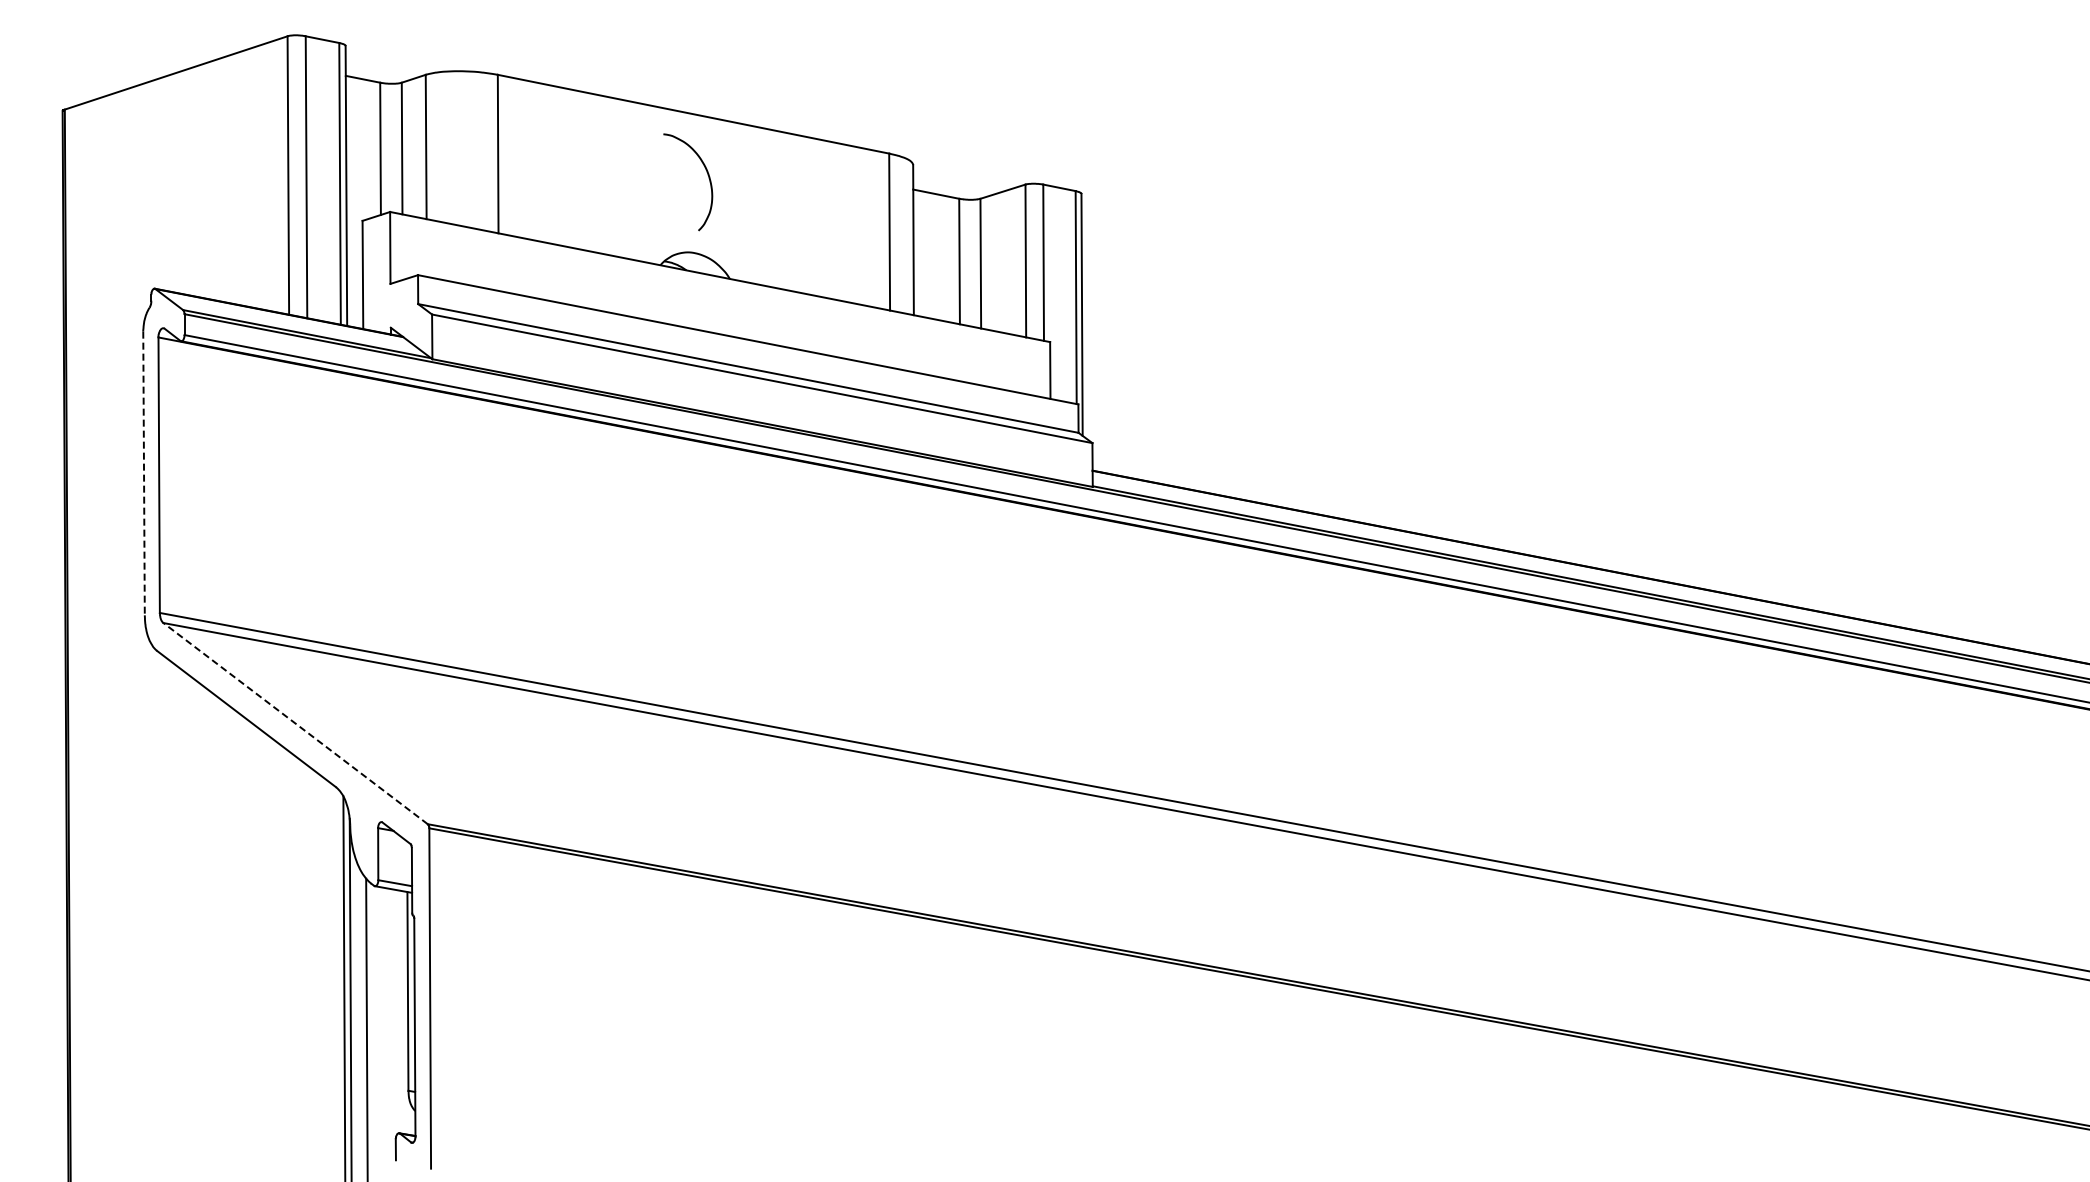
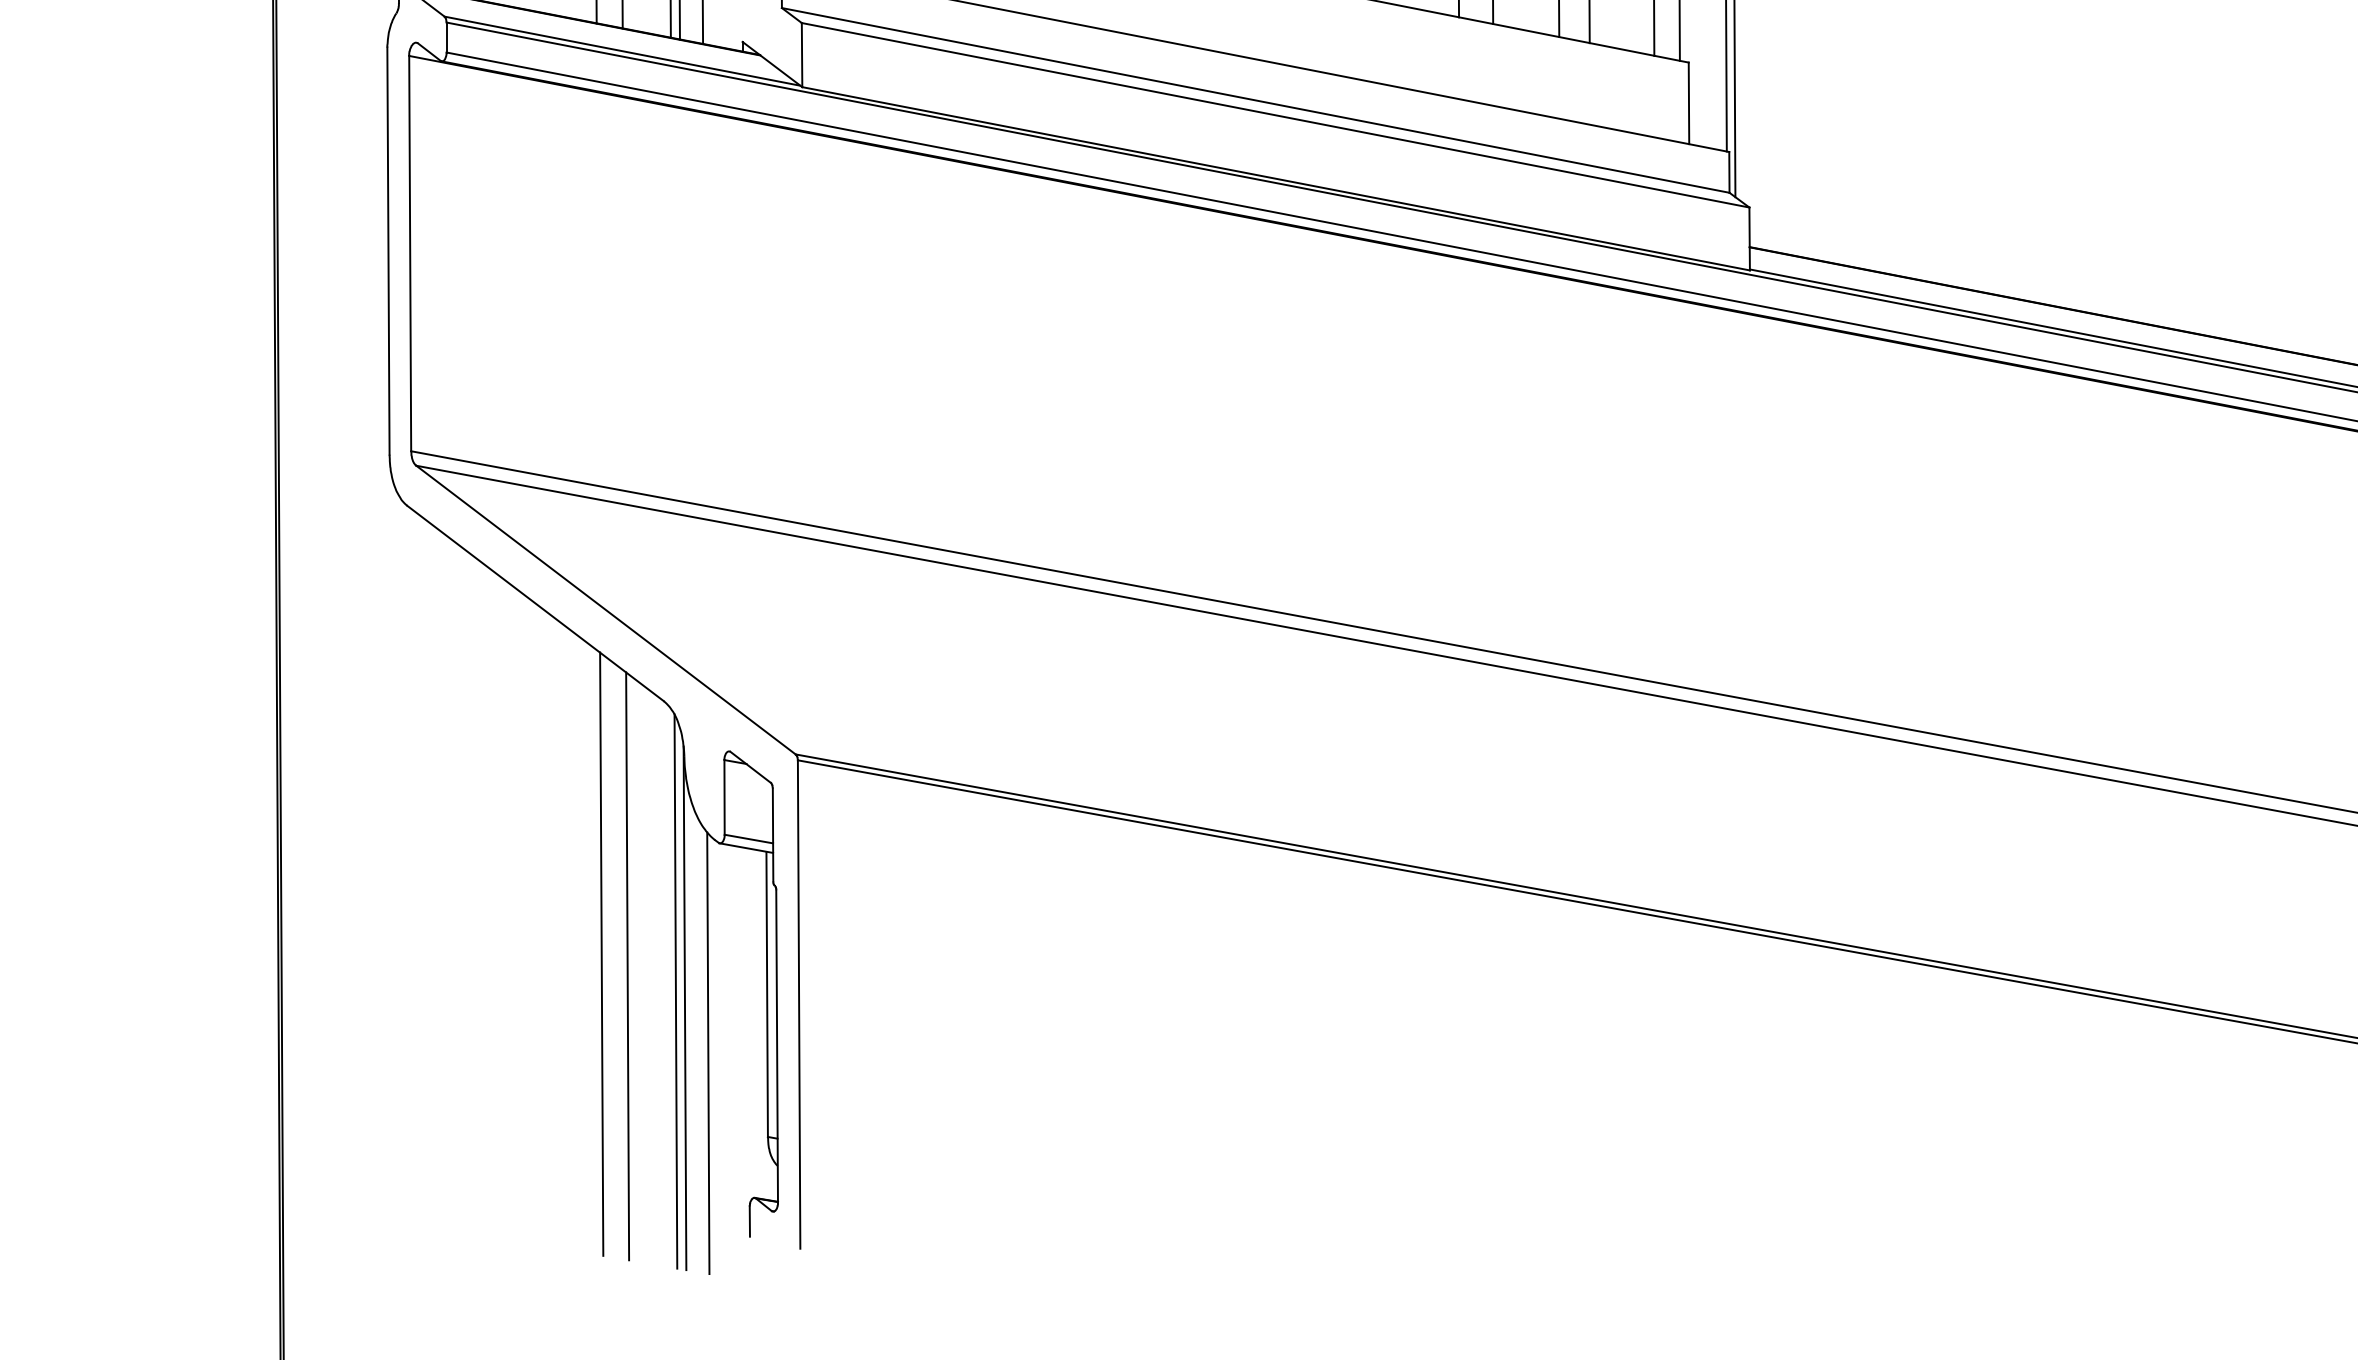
line: (144, 473) -> (389, 251), dashed -> solid
line: (295, 723) -> (605, 609), dashed -> solid
line: (292, 963) -> (601, 954), added
line: (310, 971) -> (627, 965), added

